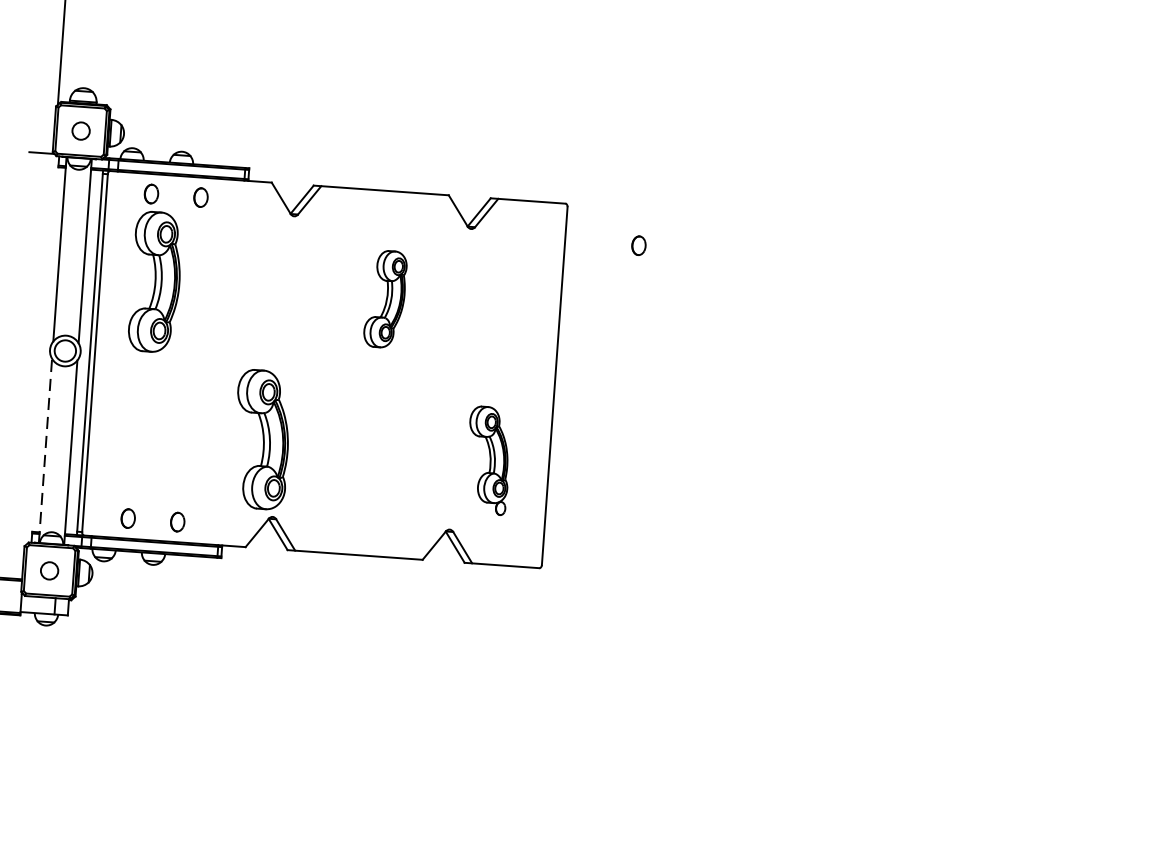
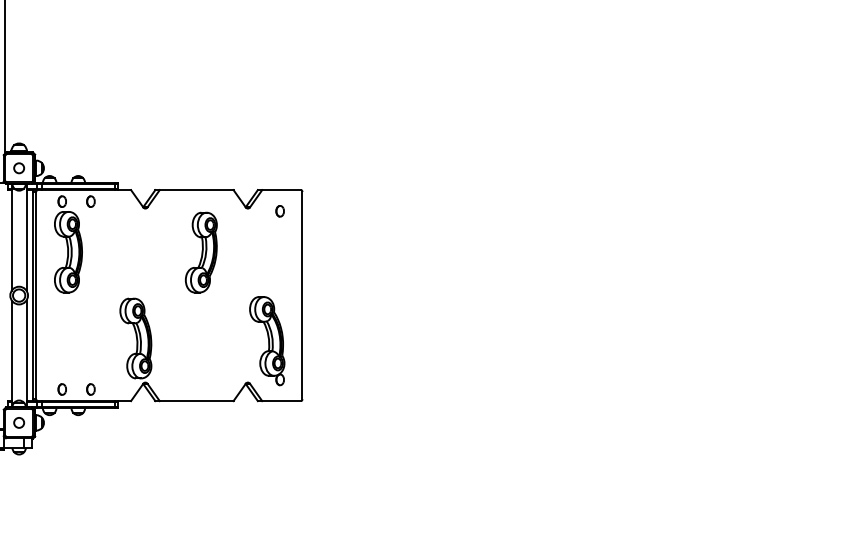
part: (637, 246) -> (279, 211), moved
part: (385, 299) -> (201, 252), size x1.43
line: (44, 450) -> (11, 353), dashed -> solid
part: (488, 461) -> (267, 341), size x1.43

